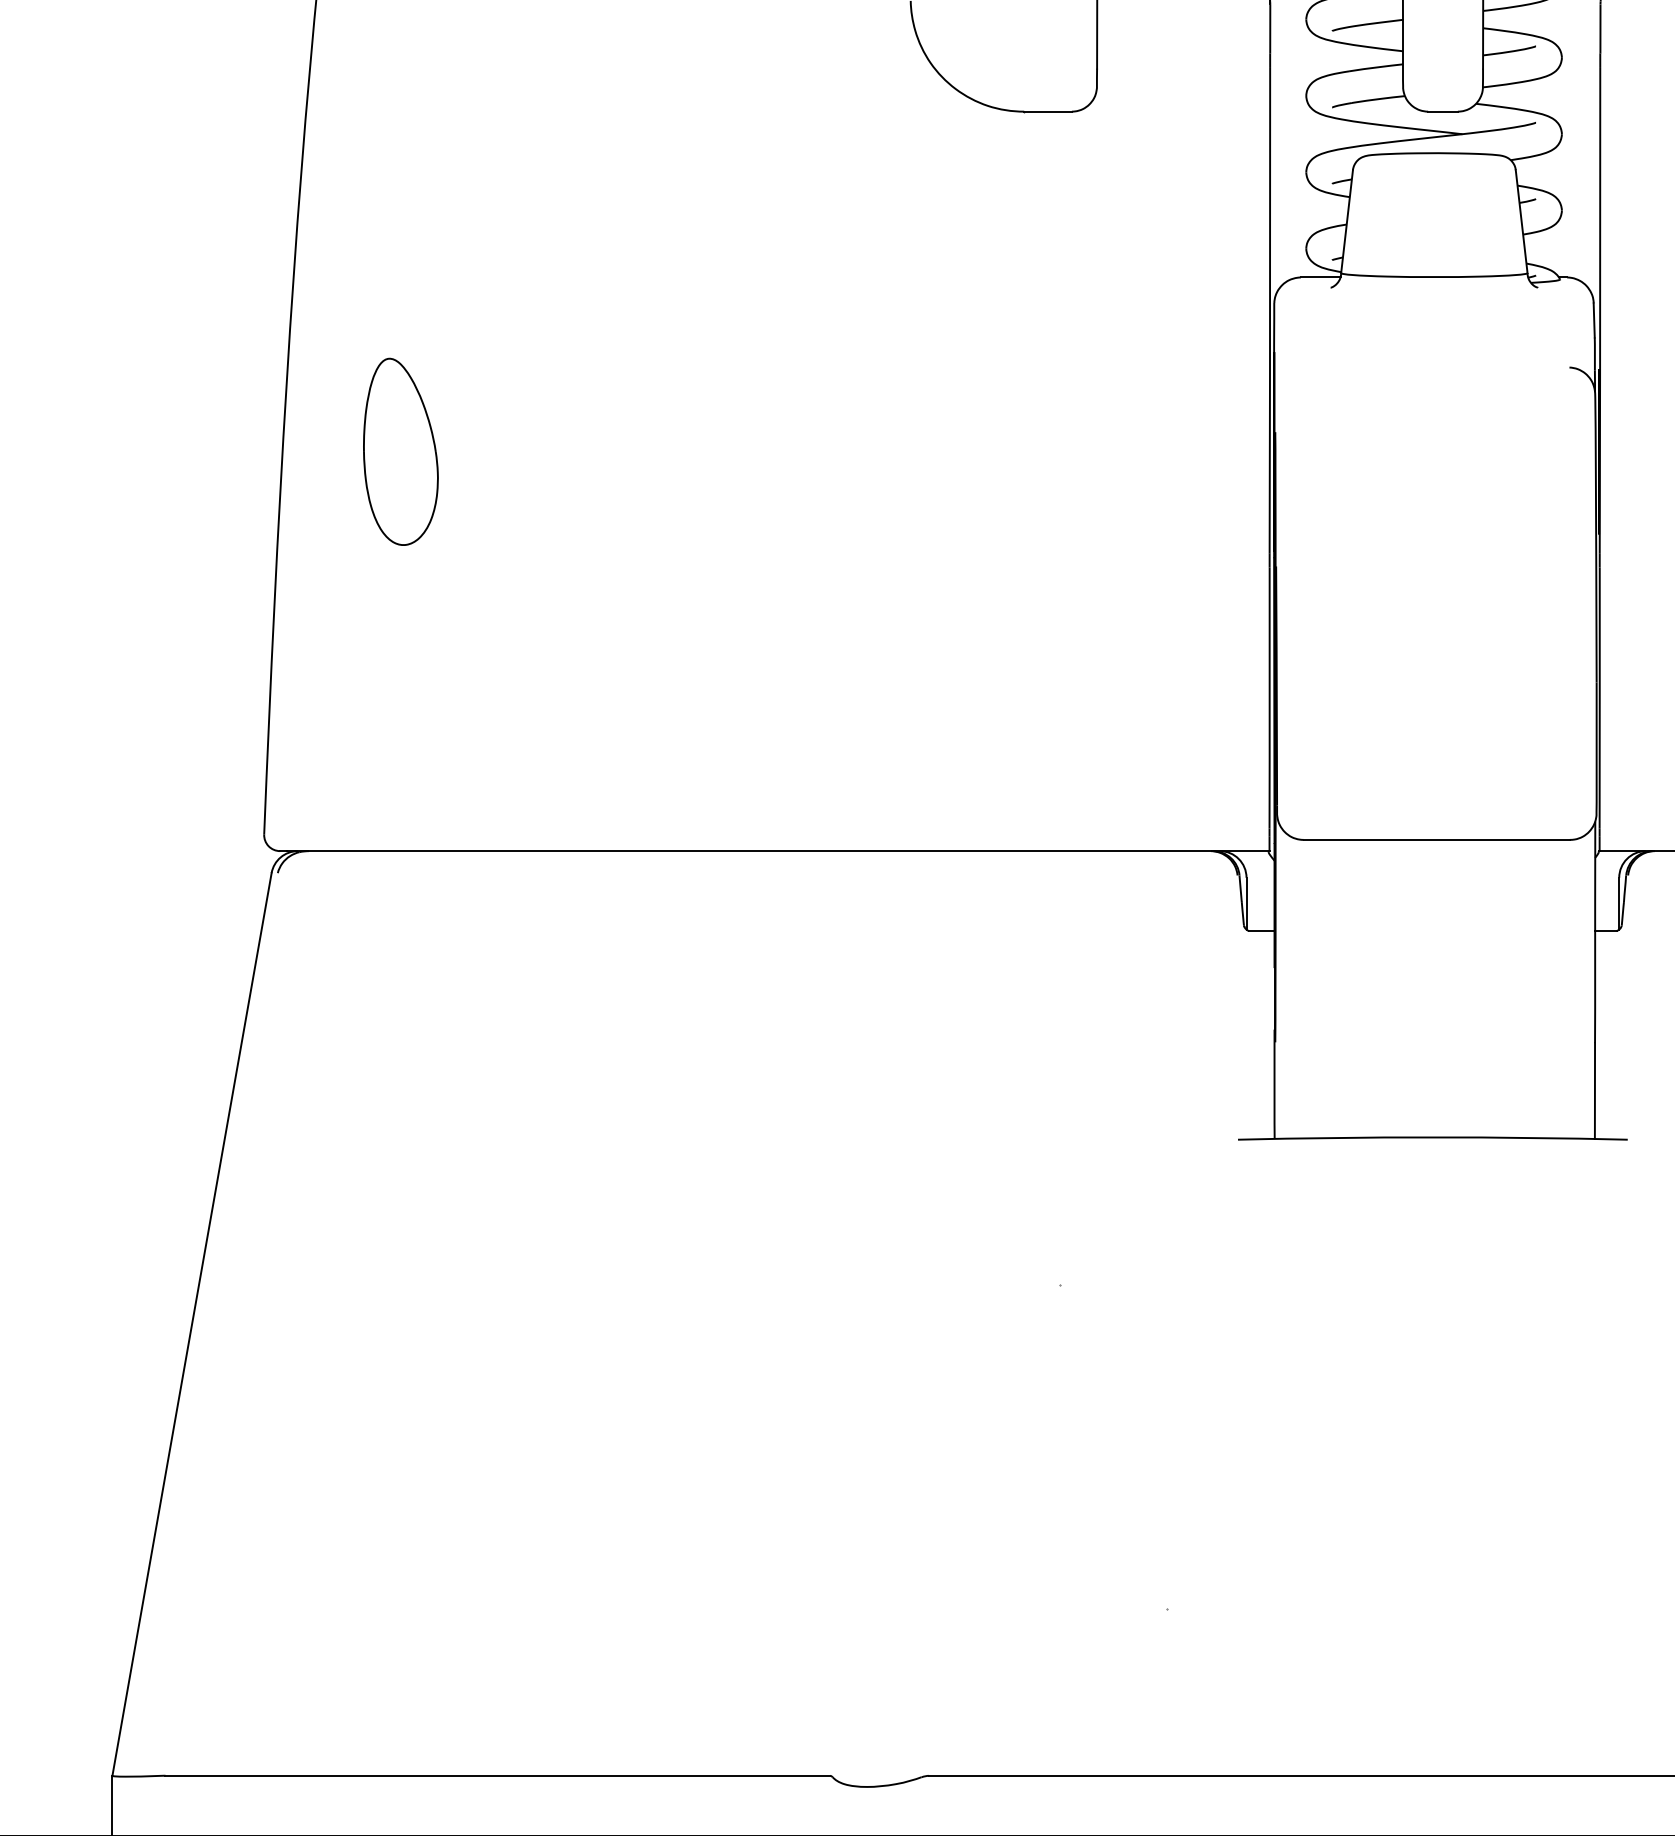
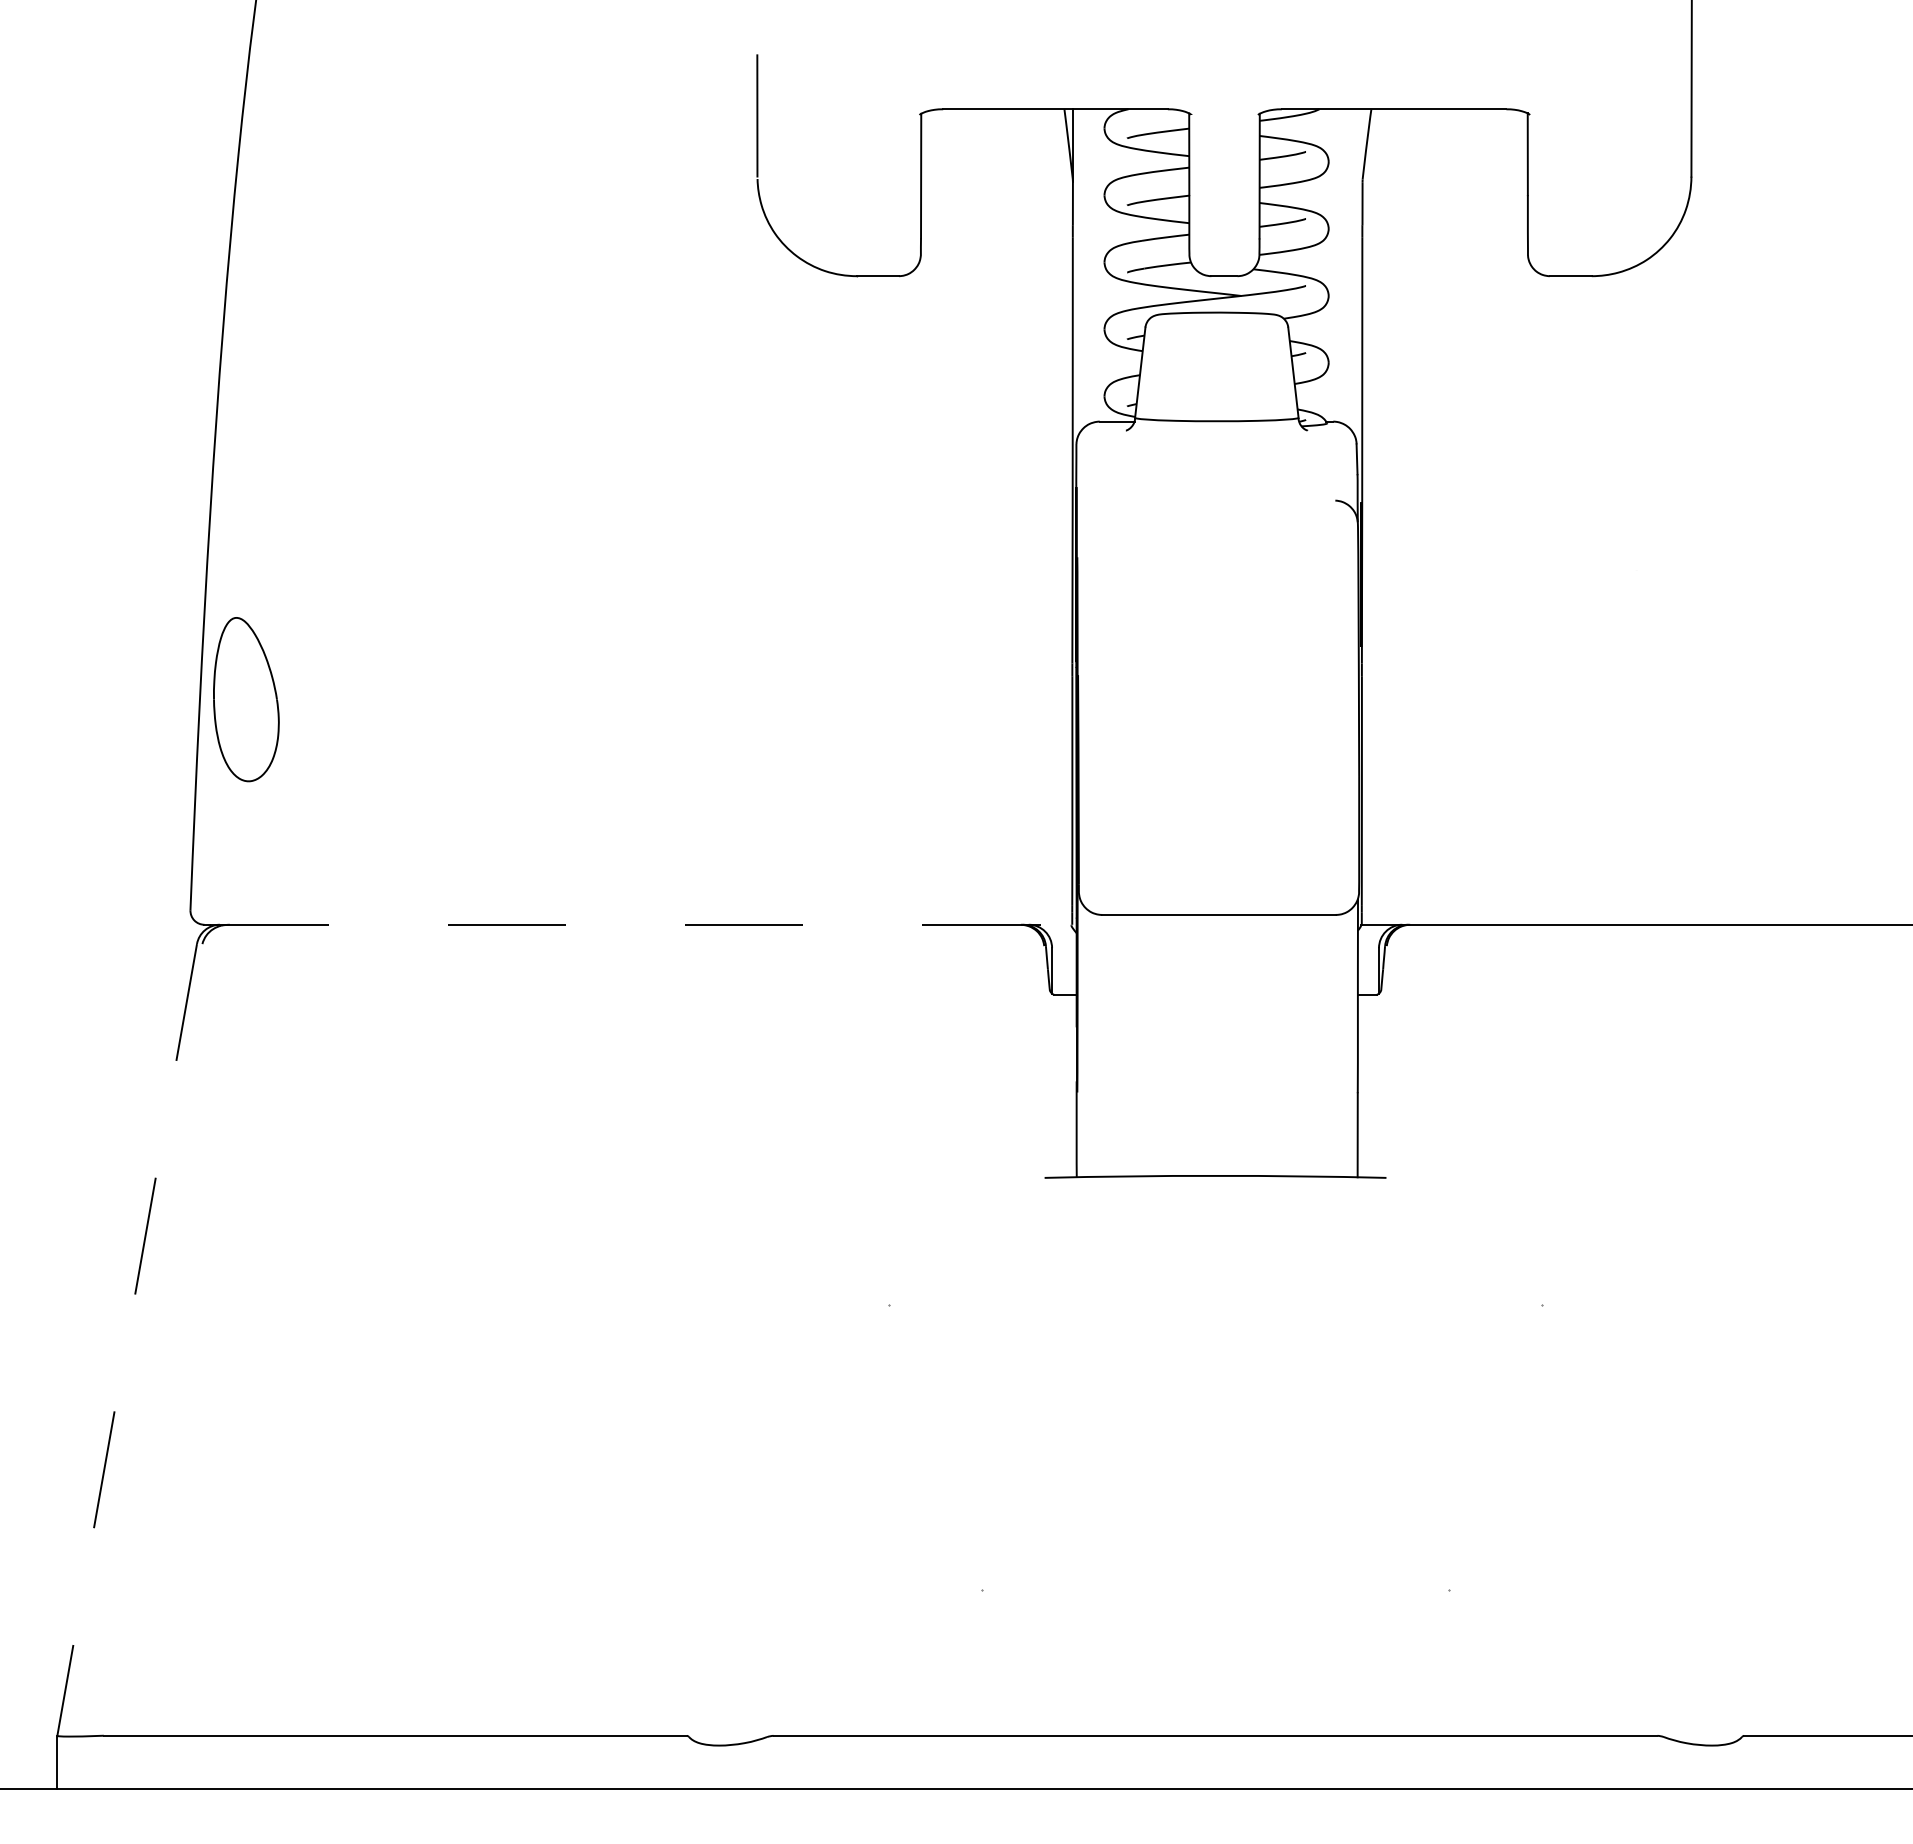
part: (401, 451) -> (246, 699), moved
line: (778, 850) -> (641, 924), solid -> dashed
line: (192, 1323) -> (127, 1339), solid -> dashed

